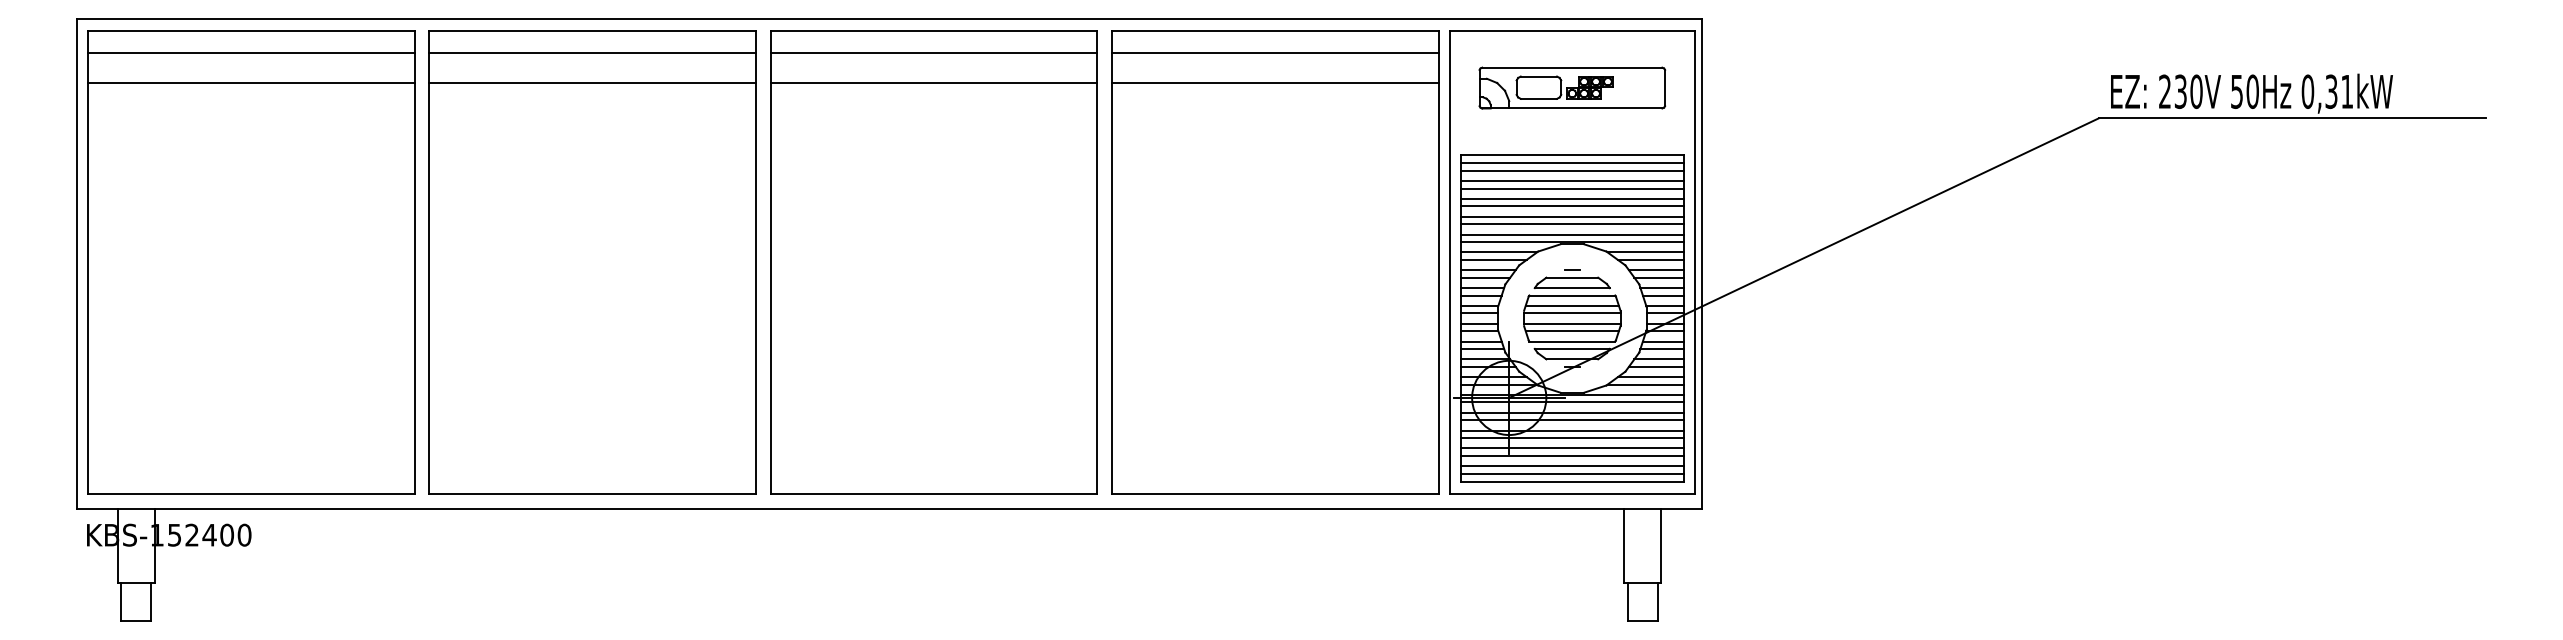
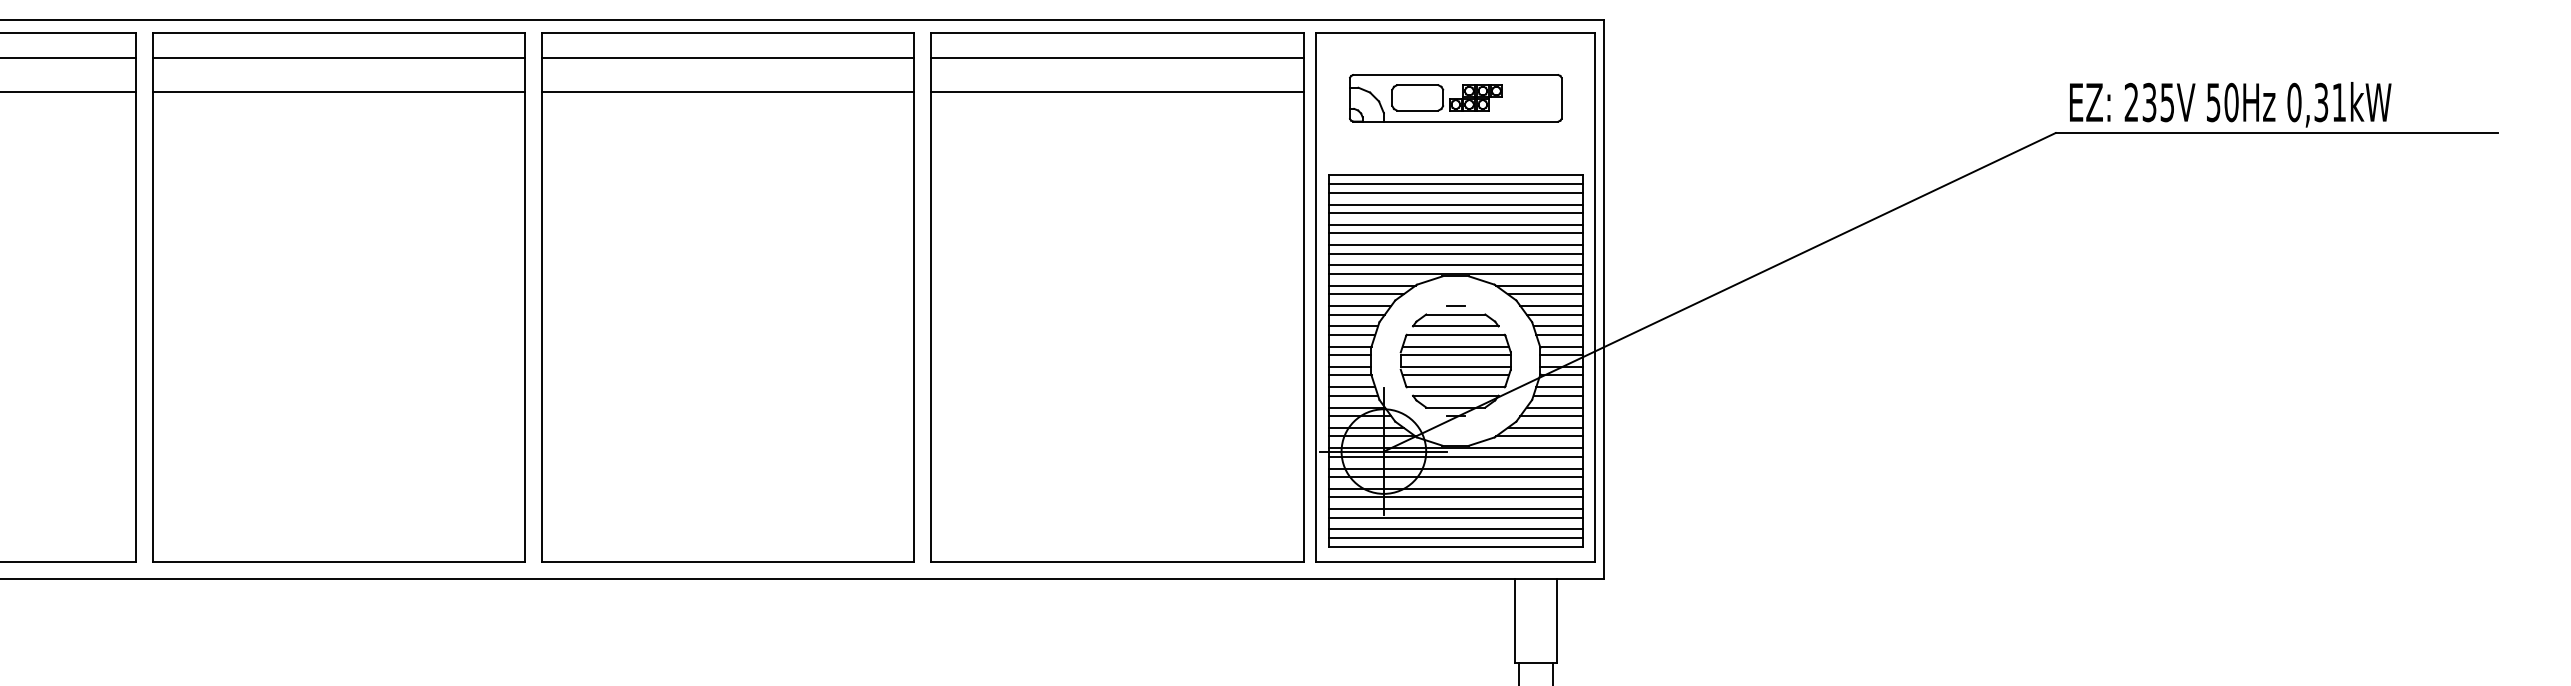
text: (2196, 91) -> (2167, 102), 230V -> 235V

